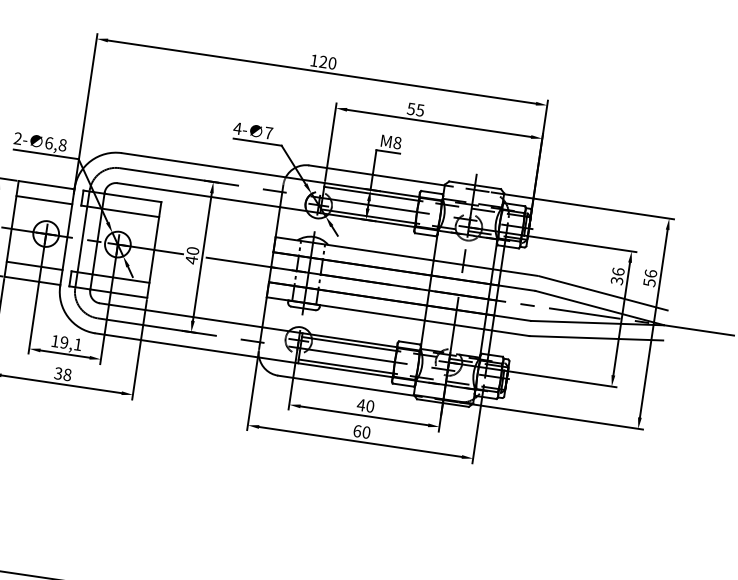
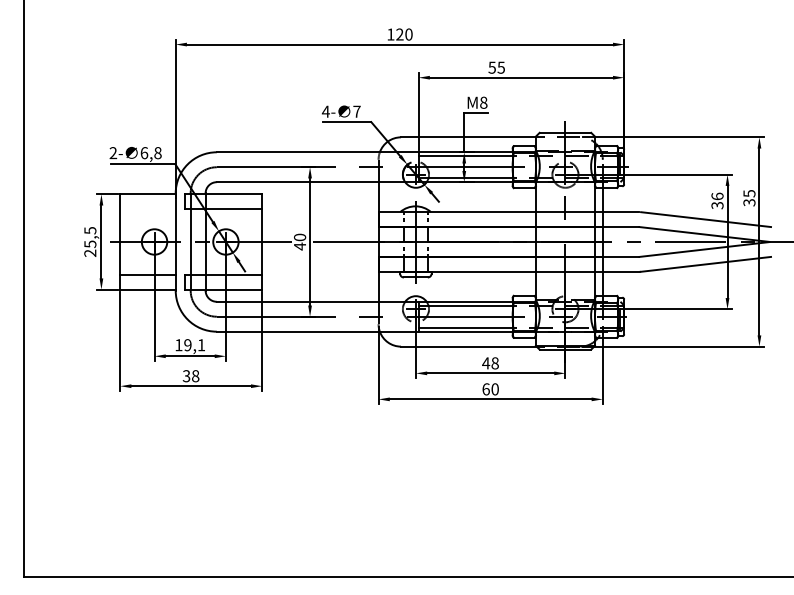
line: (43, 200) -> (147, 209), removed
text: (650, 277) -> (749, 197), 56 -> 35
text: (369, 406) -> (494, 363), 40 -> 48

